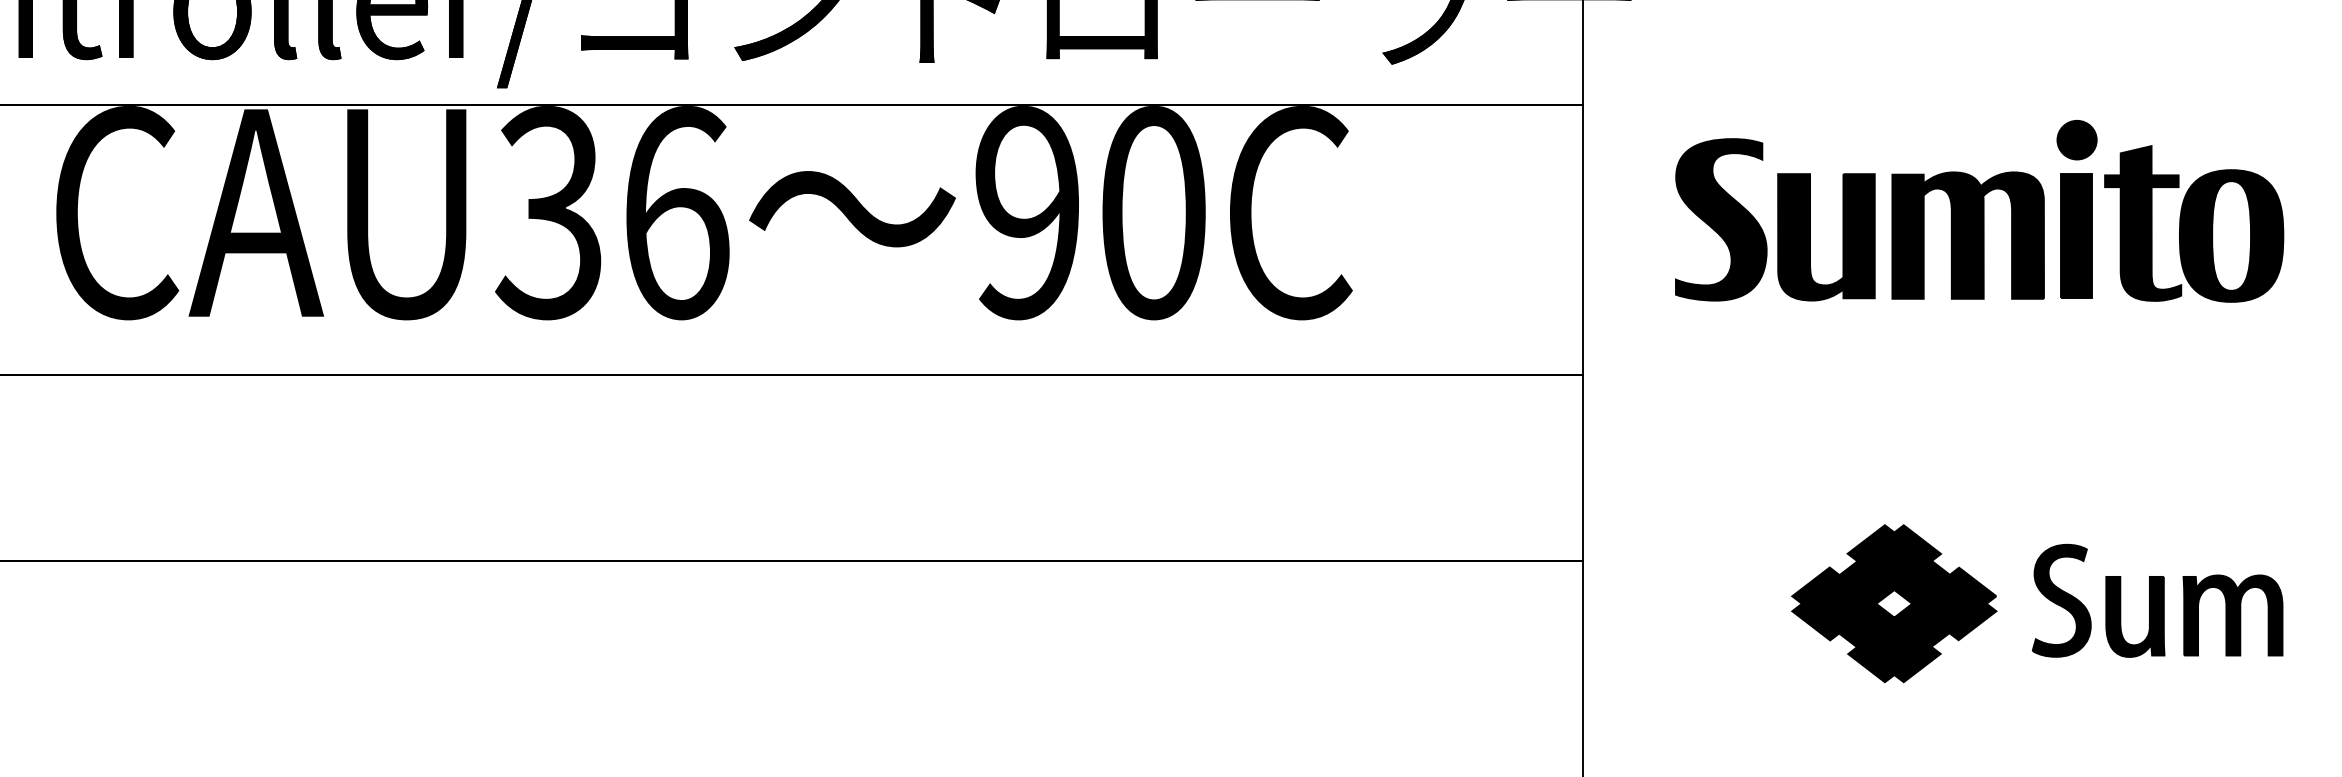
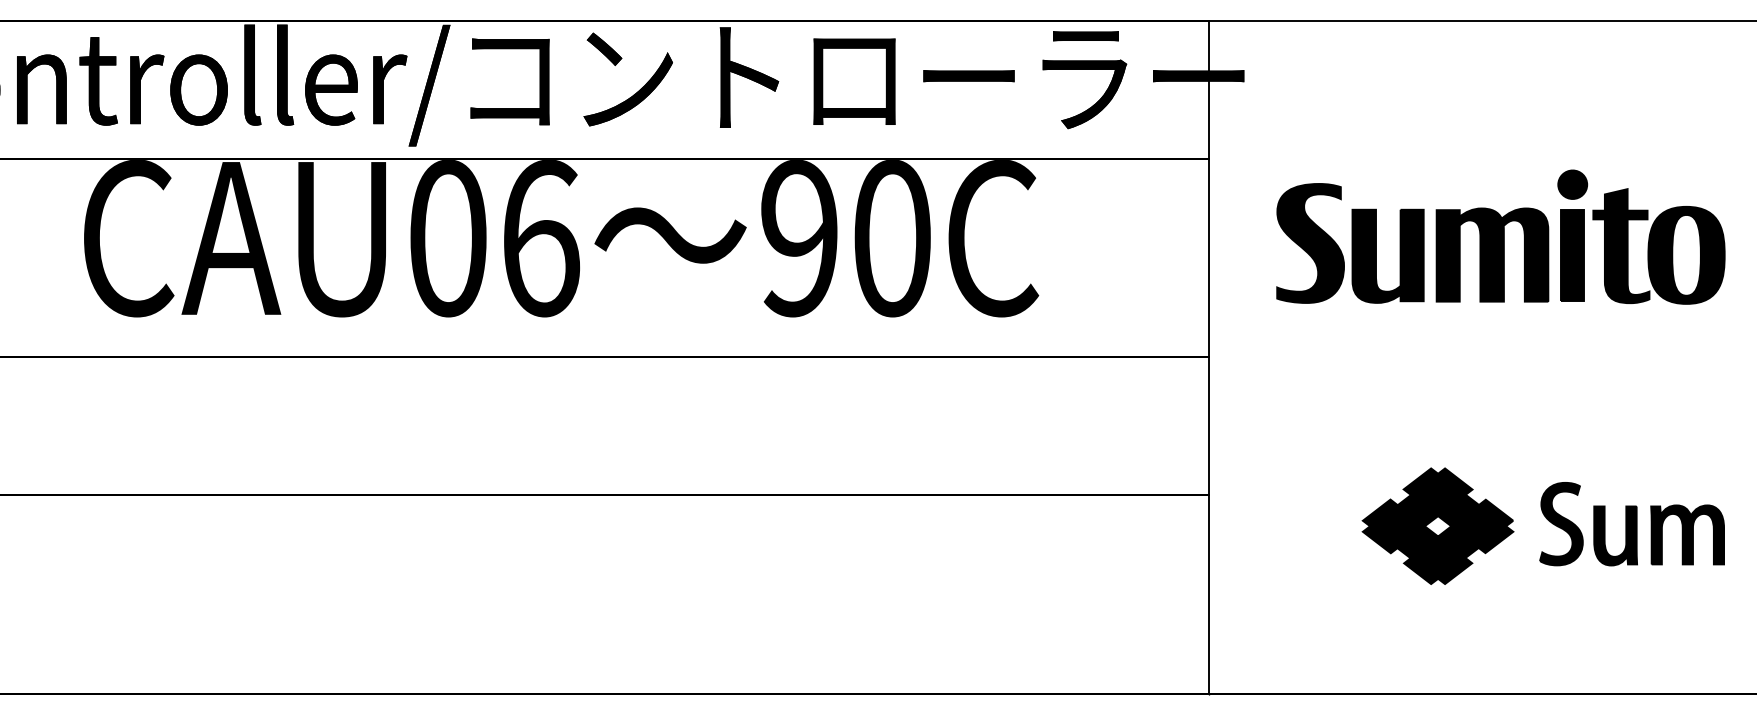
text: (548, 213) -> (446, 238), CAU36 -> CAU06

